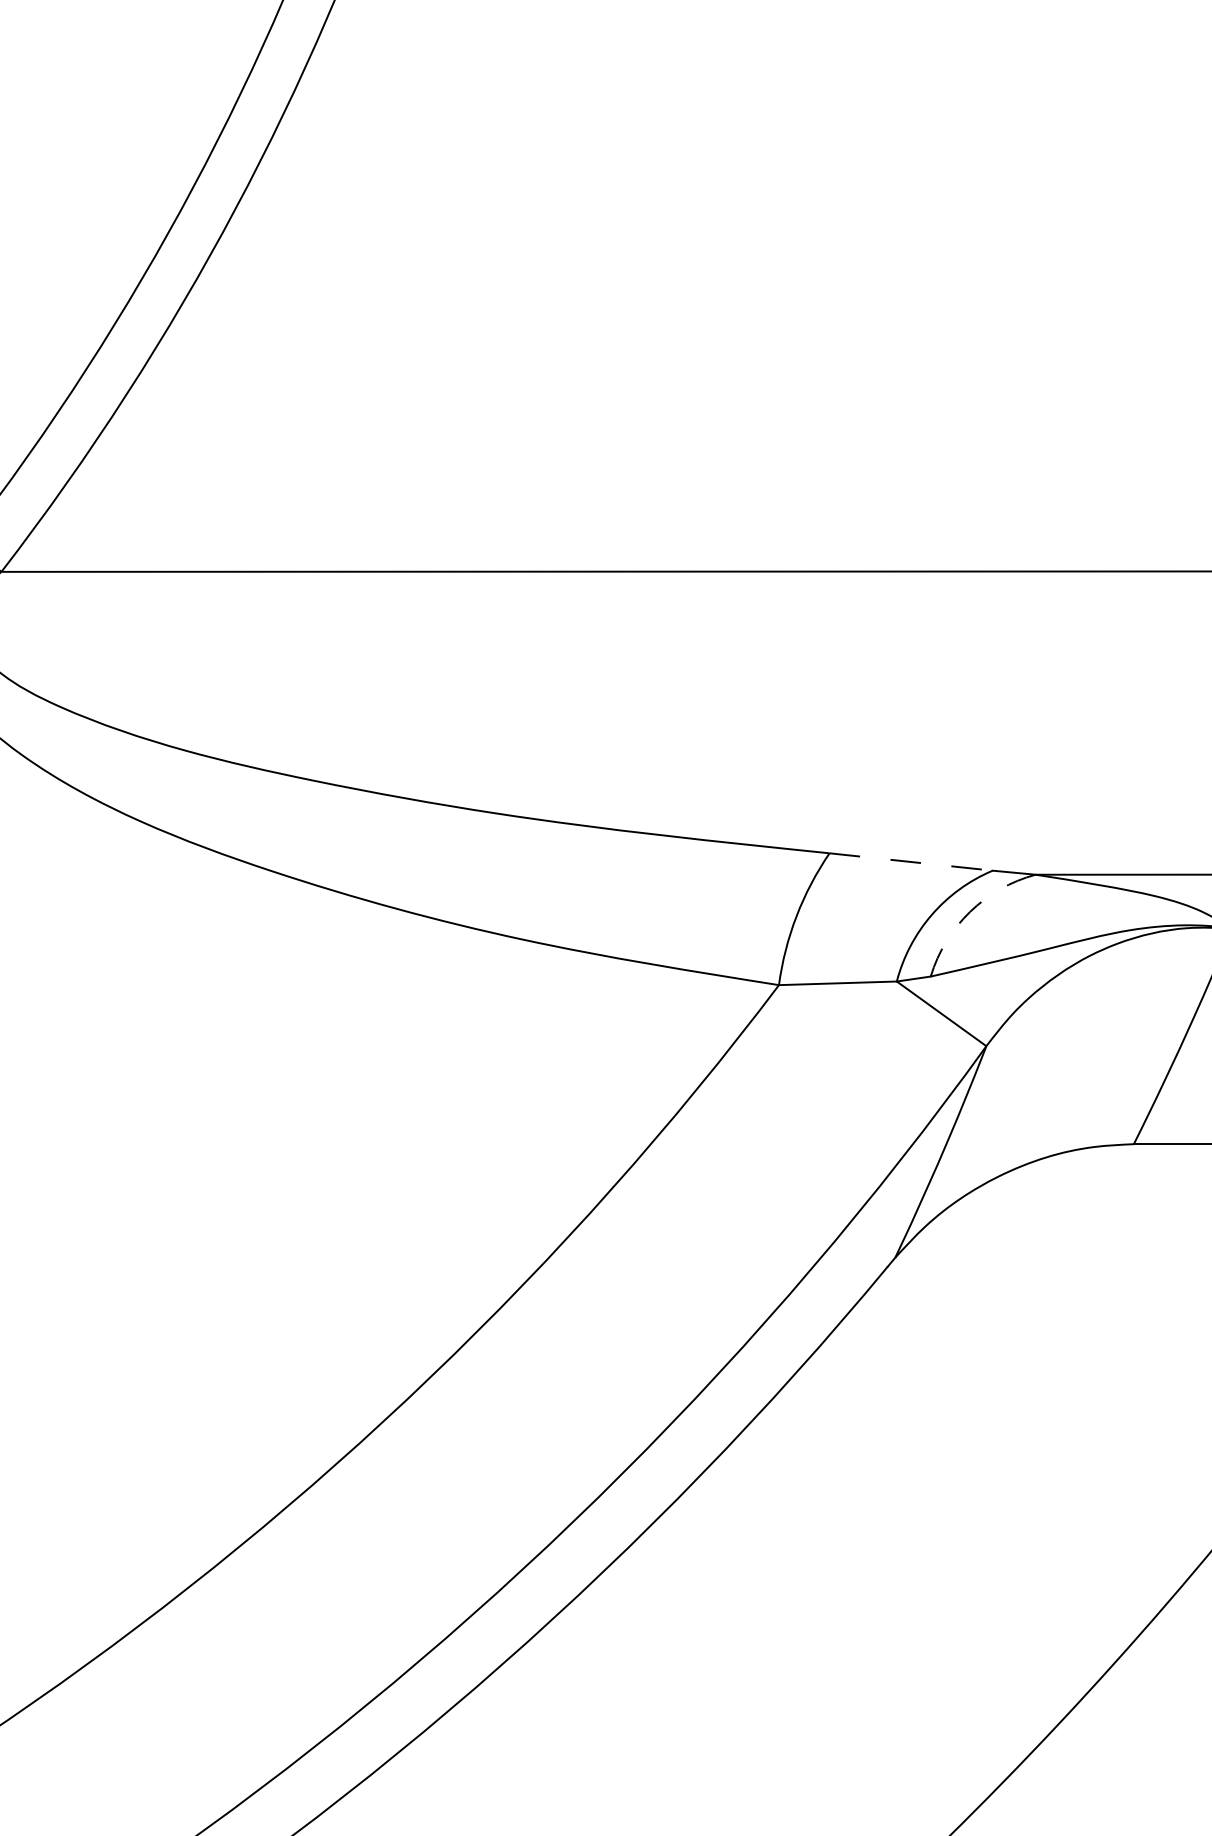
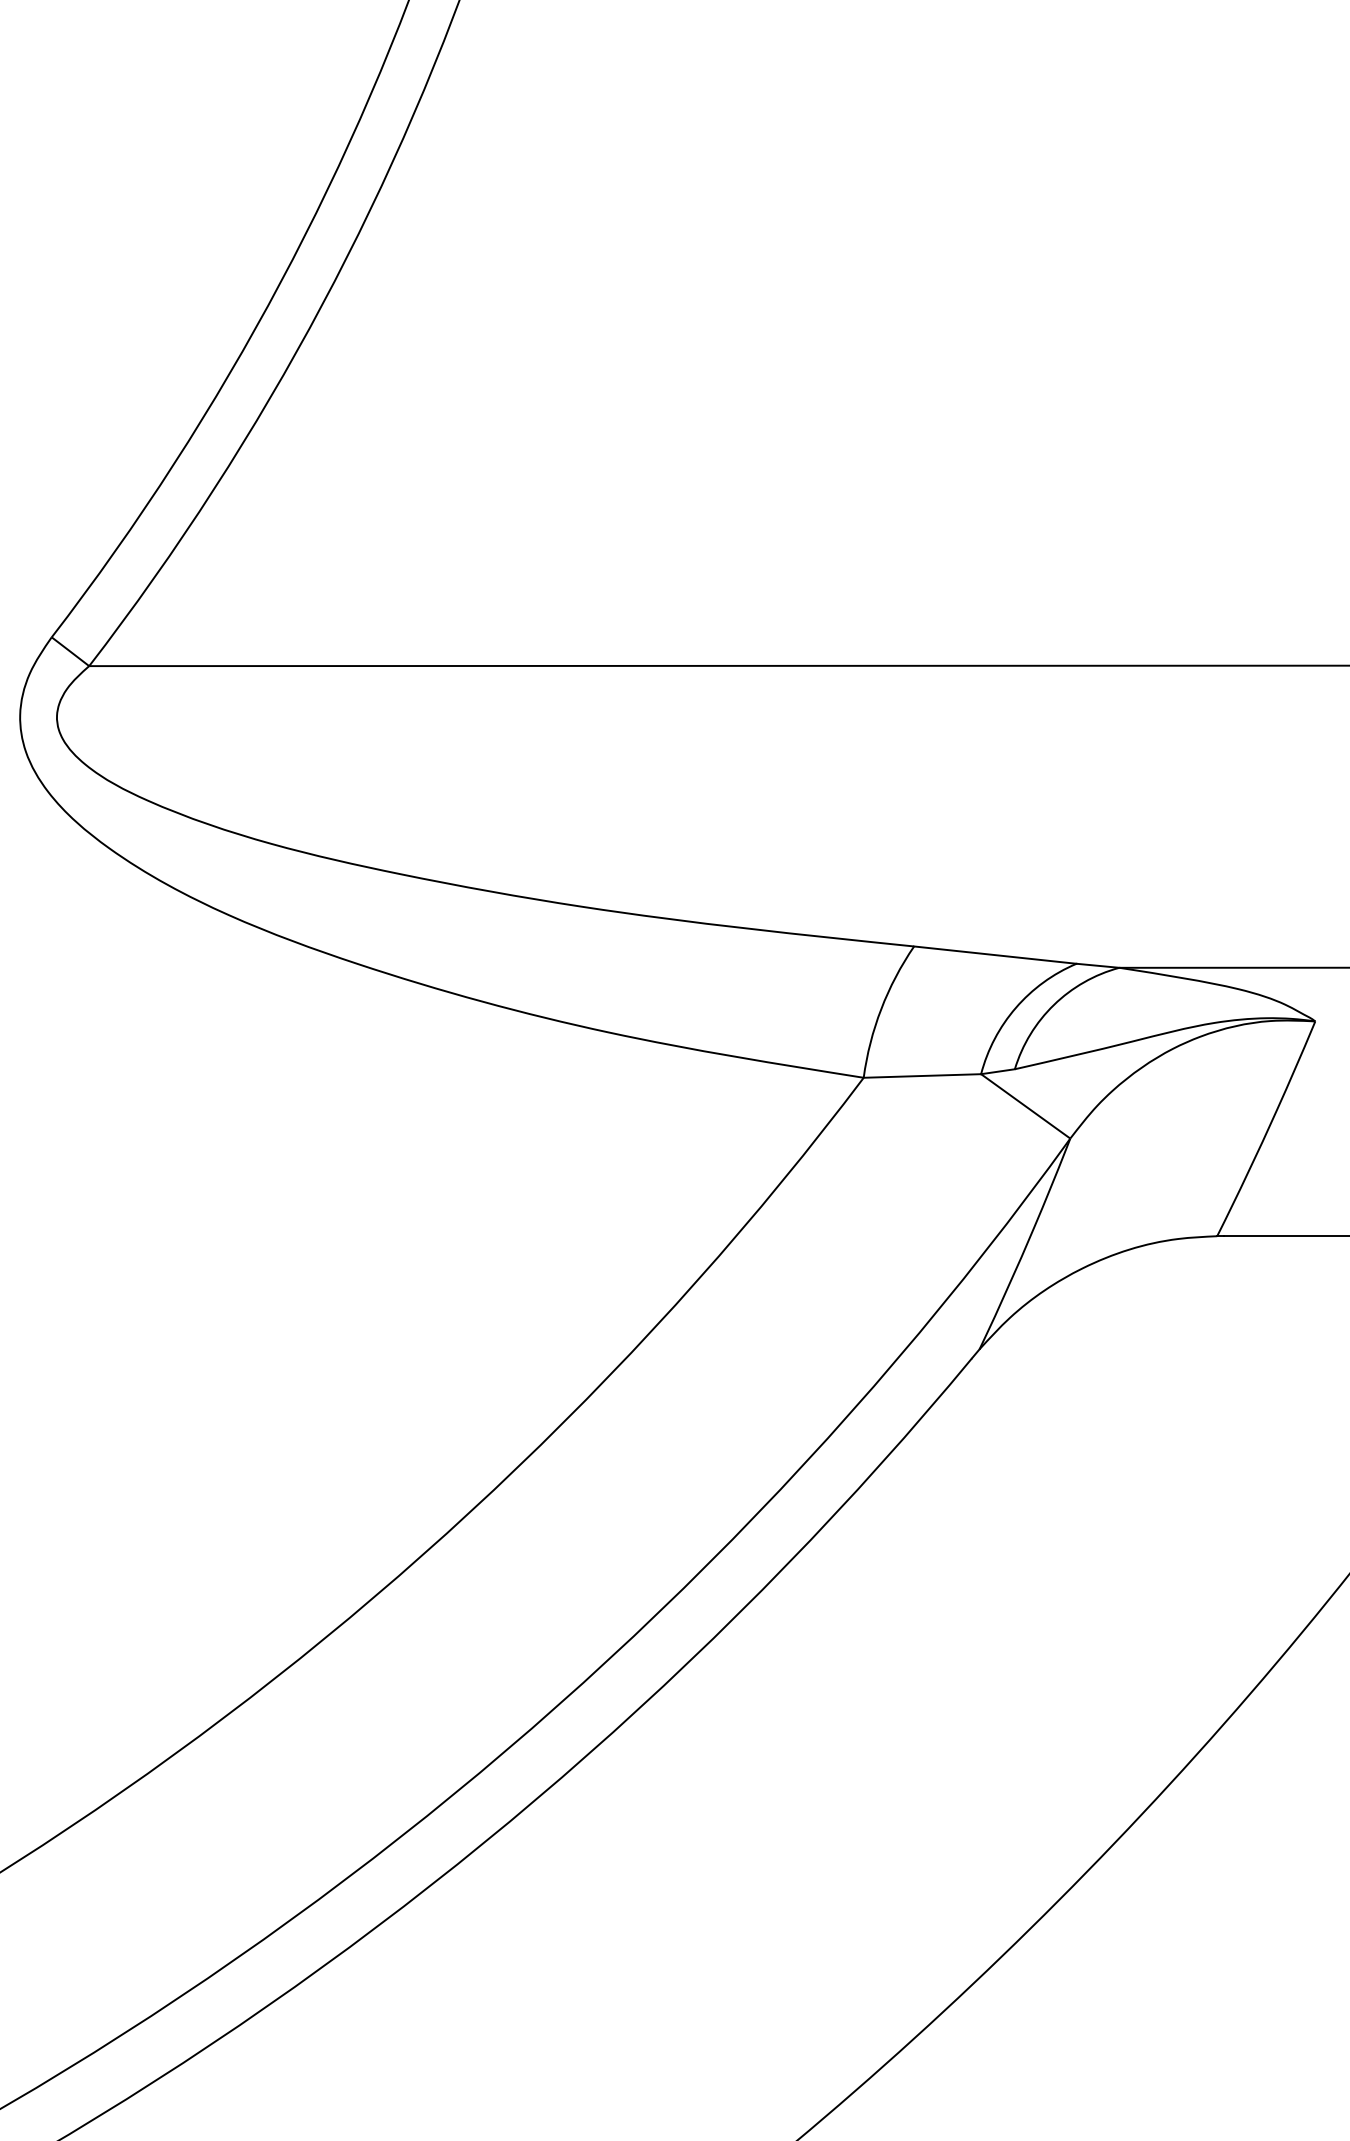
line: (911, 862) -> (995, 955), dashed -> solid
arc: (969, 911) -> (1053, 1004), dashed -> solid

